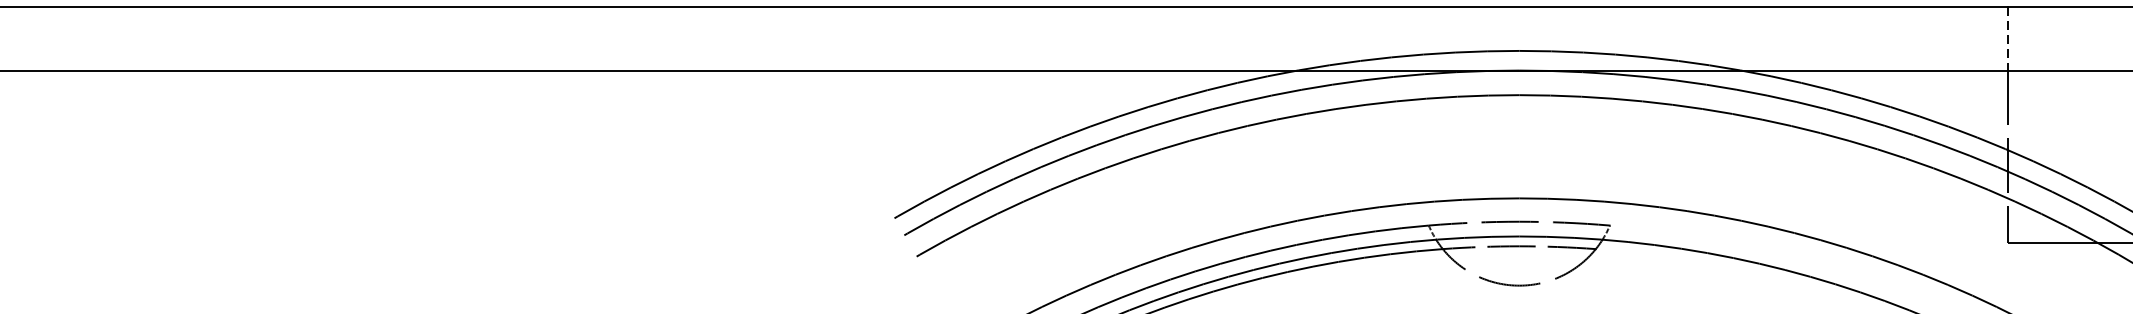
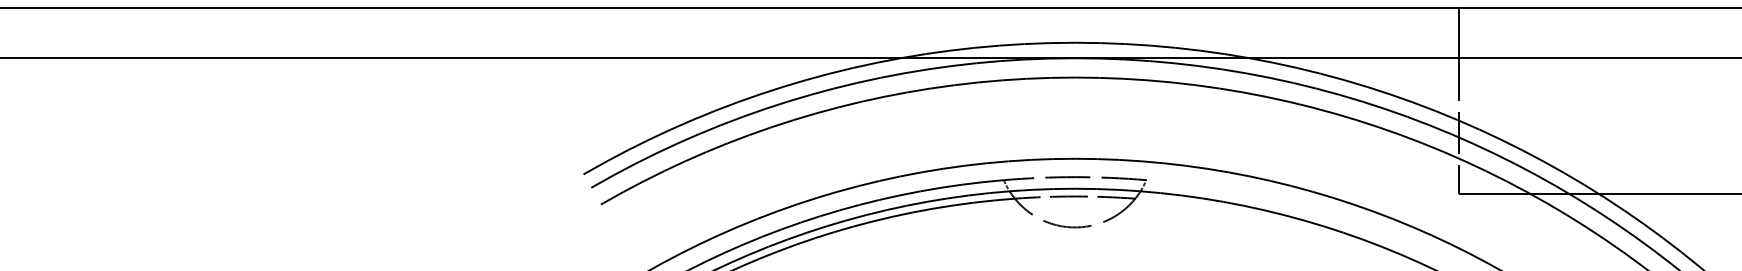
line: (2007, 39) -> (1459, 33), dashed -> solid

